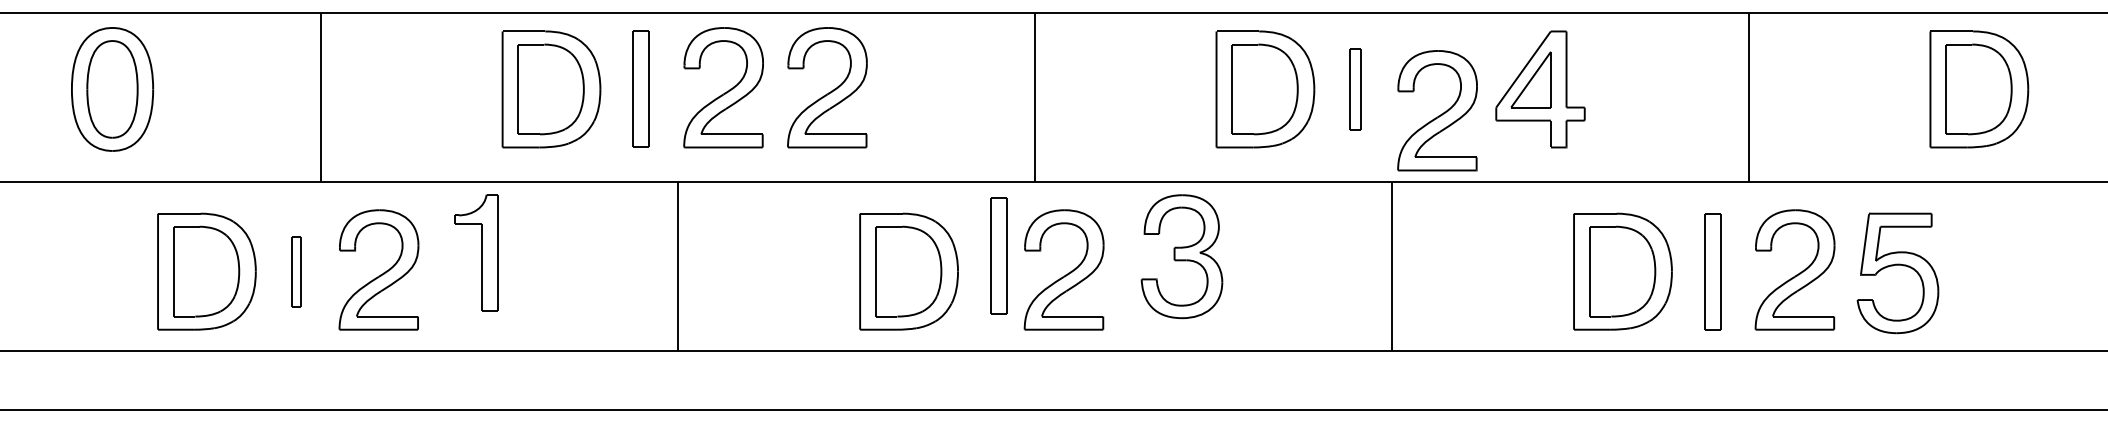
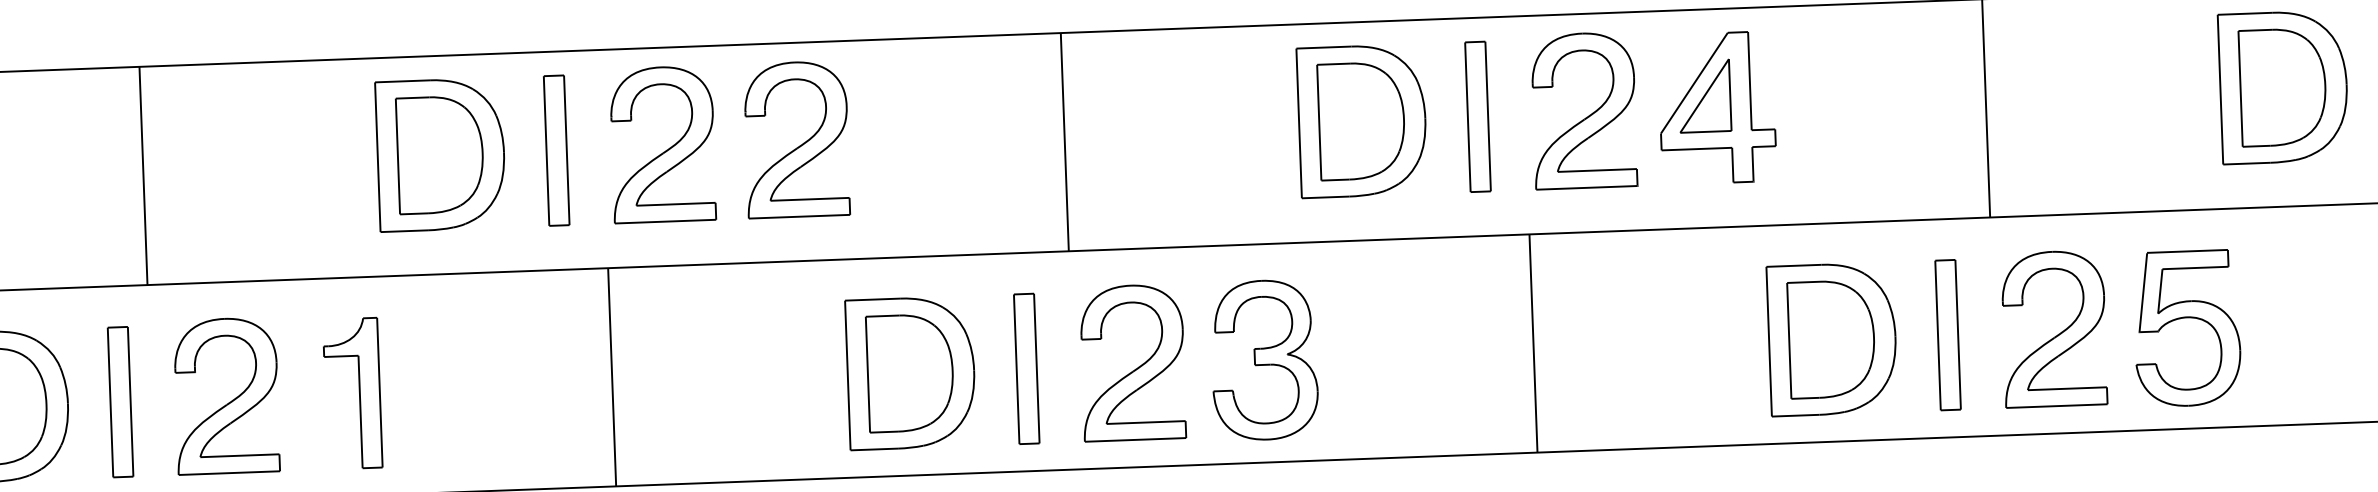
part: (1354, 88) -> (1477, 115), size x1.43
part: (1437, 110) -> (1584, 110), moved
part: (476, 252) -> (352, 393), moved
part: (998, 255) -> (1026, 368), moved
part: (1181, 256) -> (1263, 359), moved
part: (1063, 269) -> (1132, 362), moved
part: (296, 271) -> (120, 401), size x1.67

